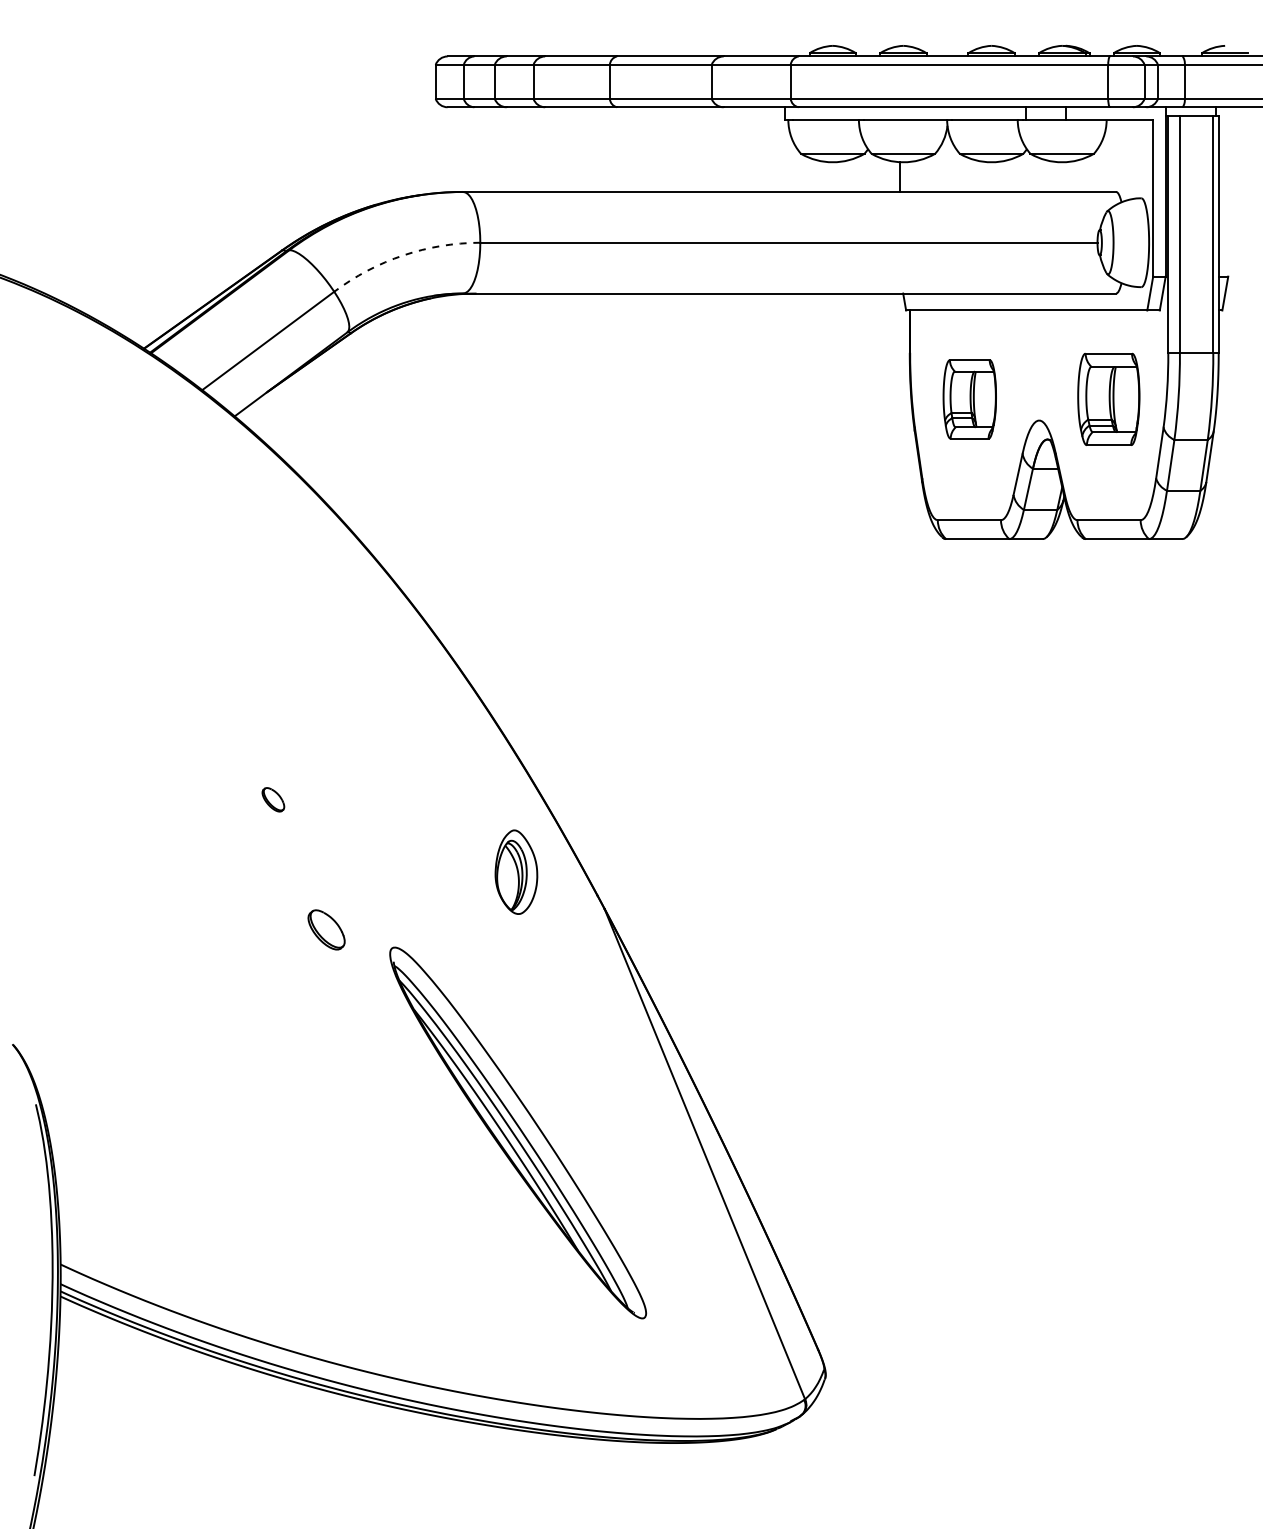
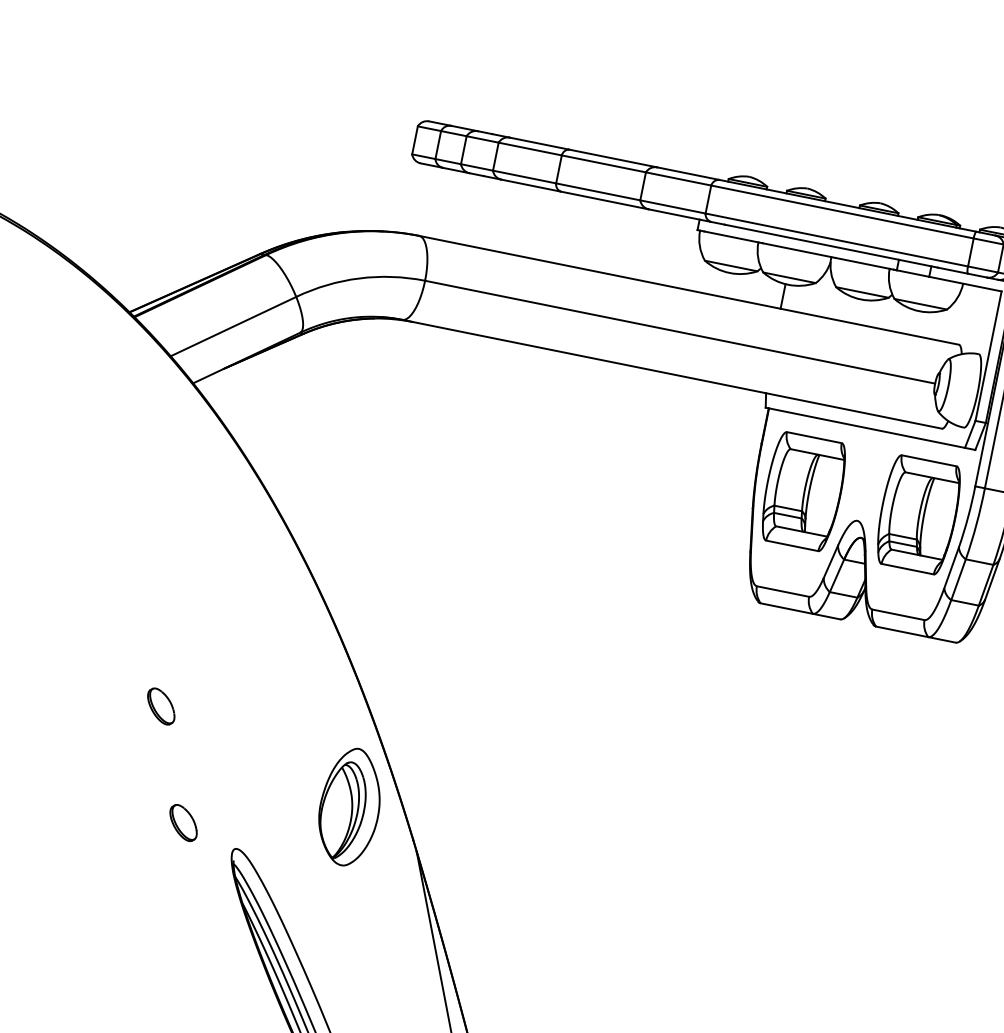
arc: (403, 255) -> (359, 278), dashed -> solid
part: (969, 399) -> (803, 491), size x1.67
part: (1108, 399) -> (918, 514), size x1.43
part: (273, 799) -> (161, 706), size x1.67
part: (516, 871) -> (350, 806), size x1.67

